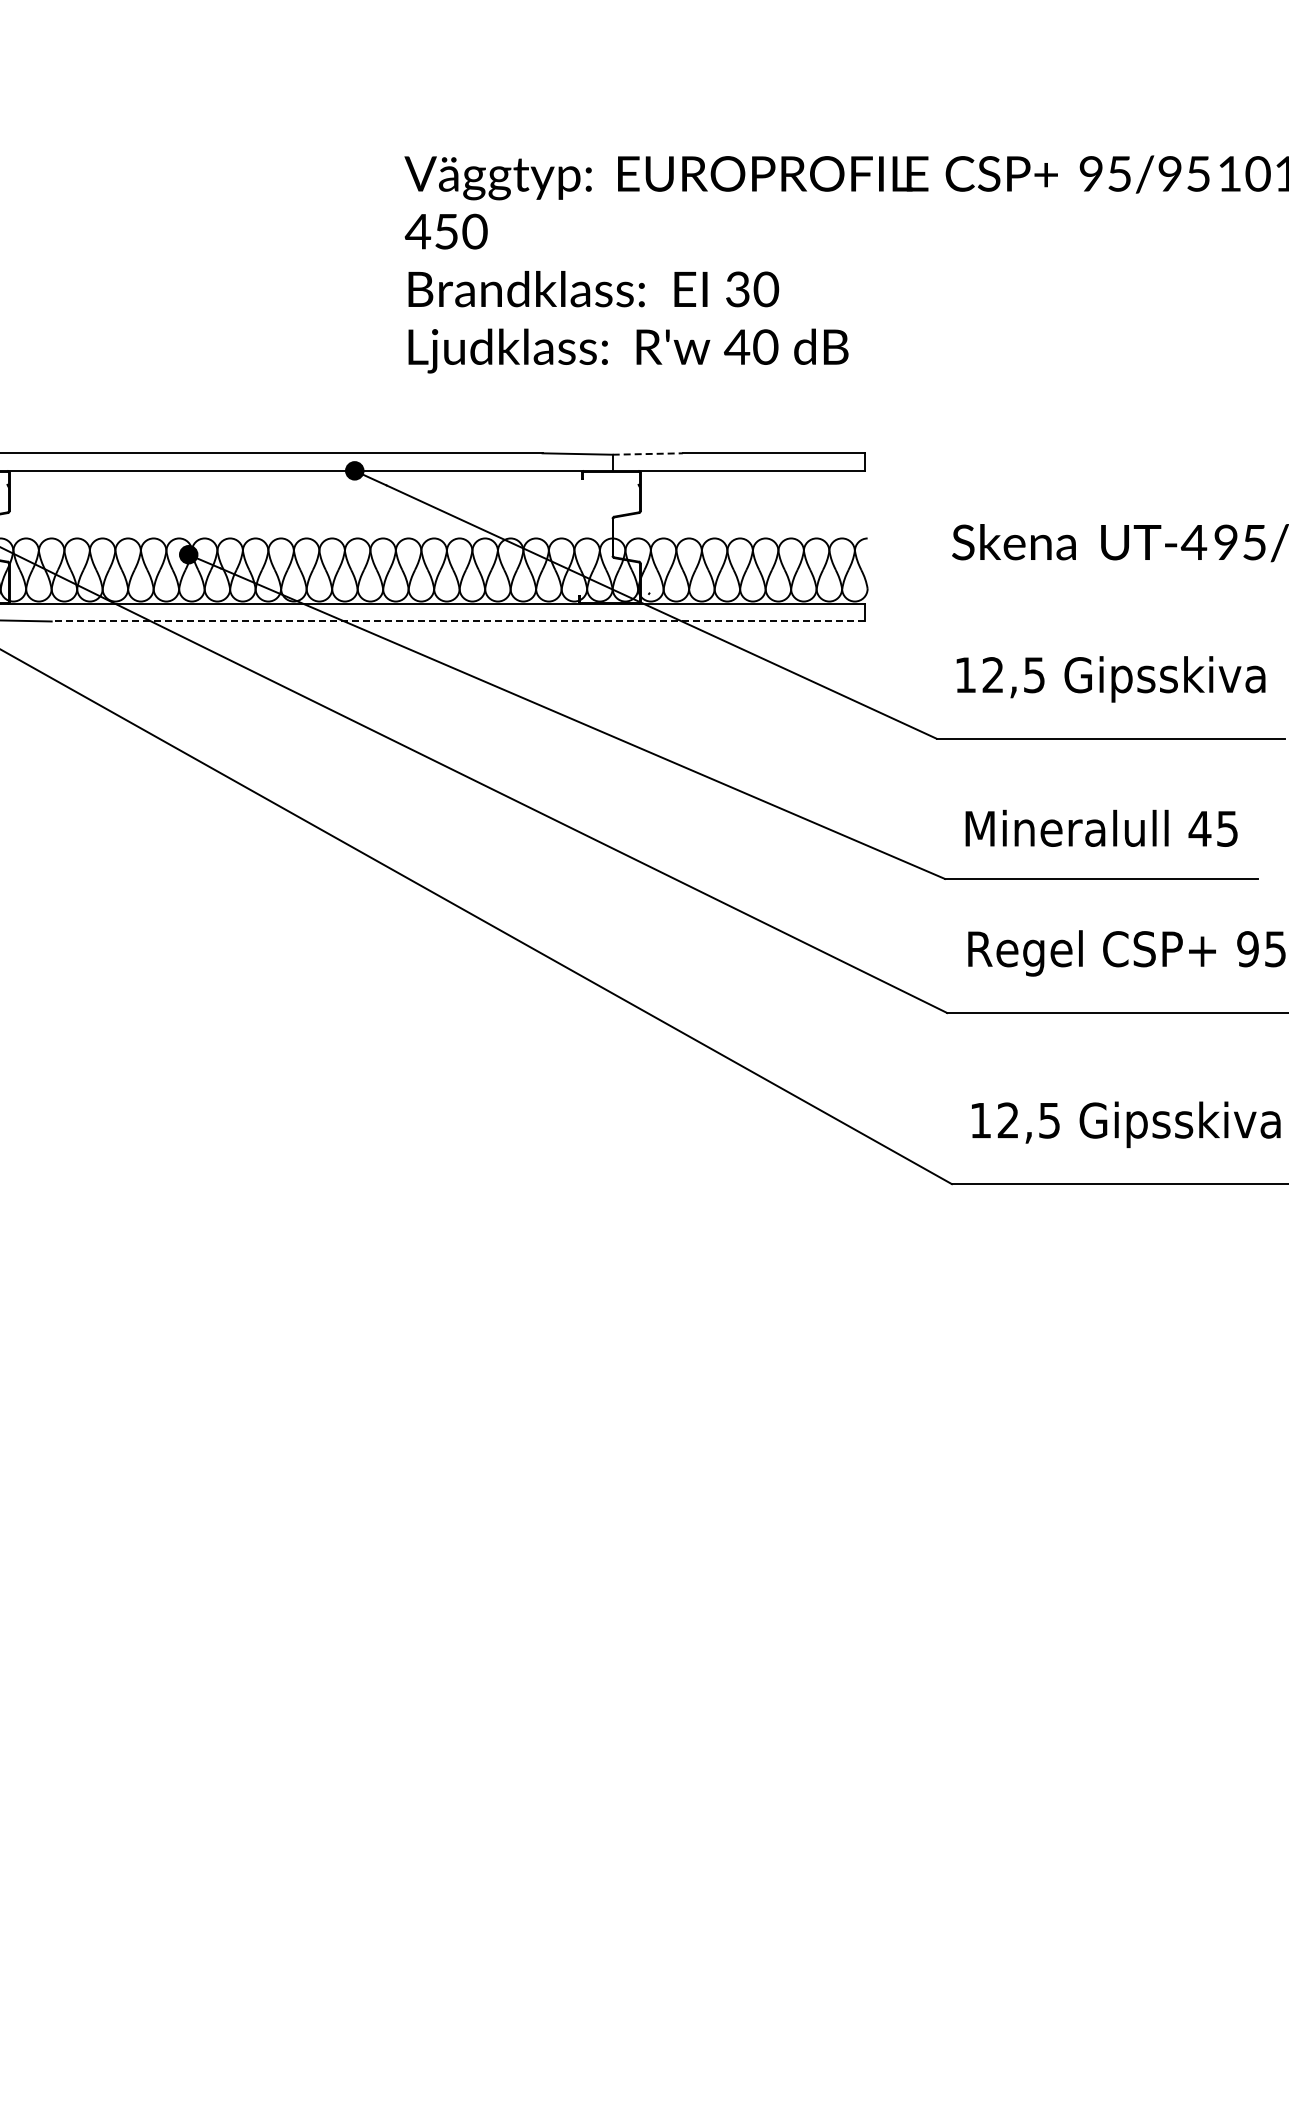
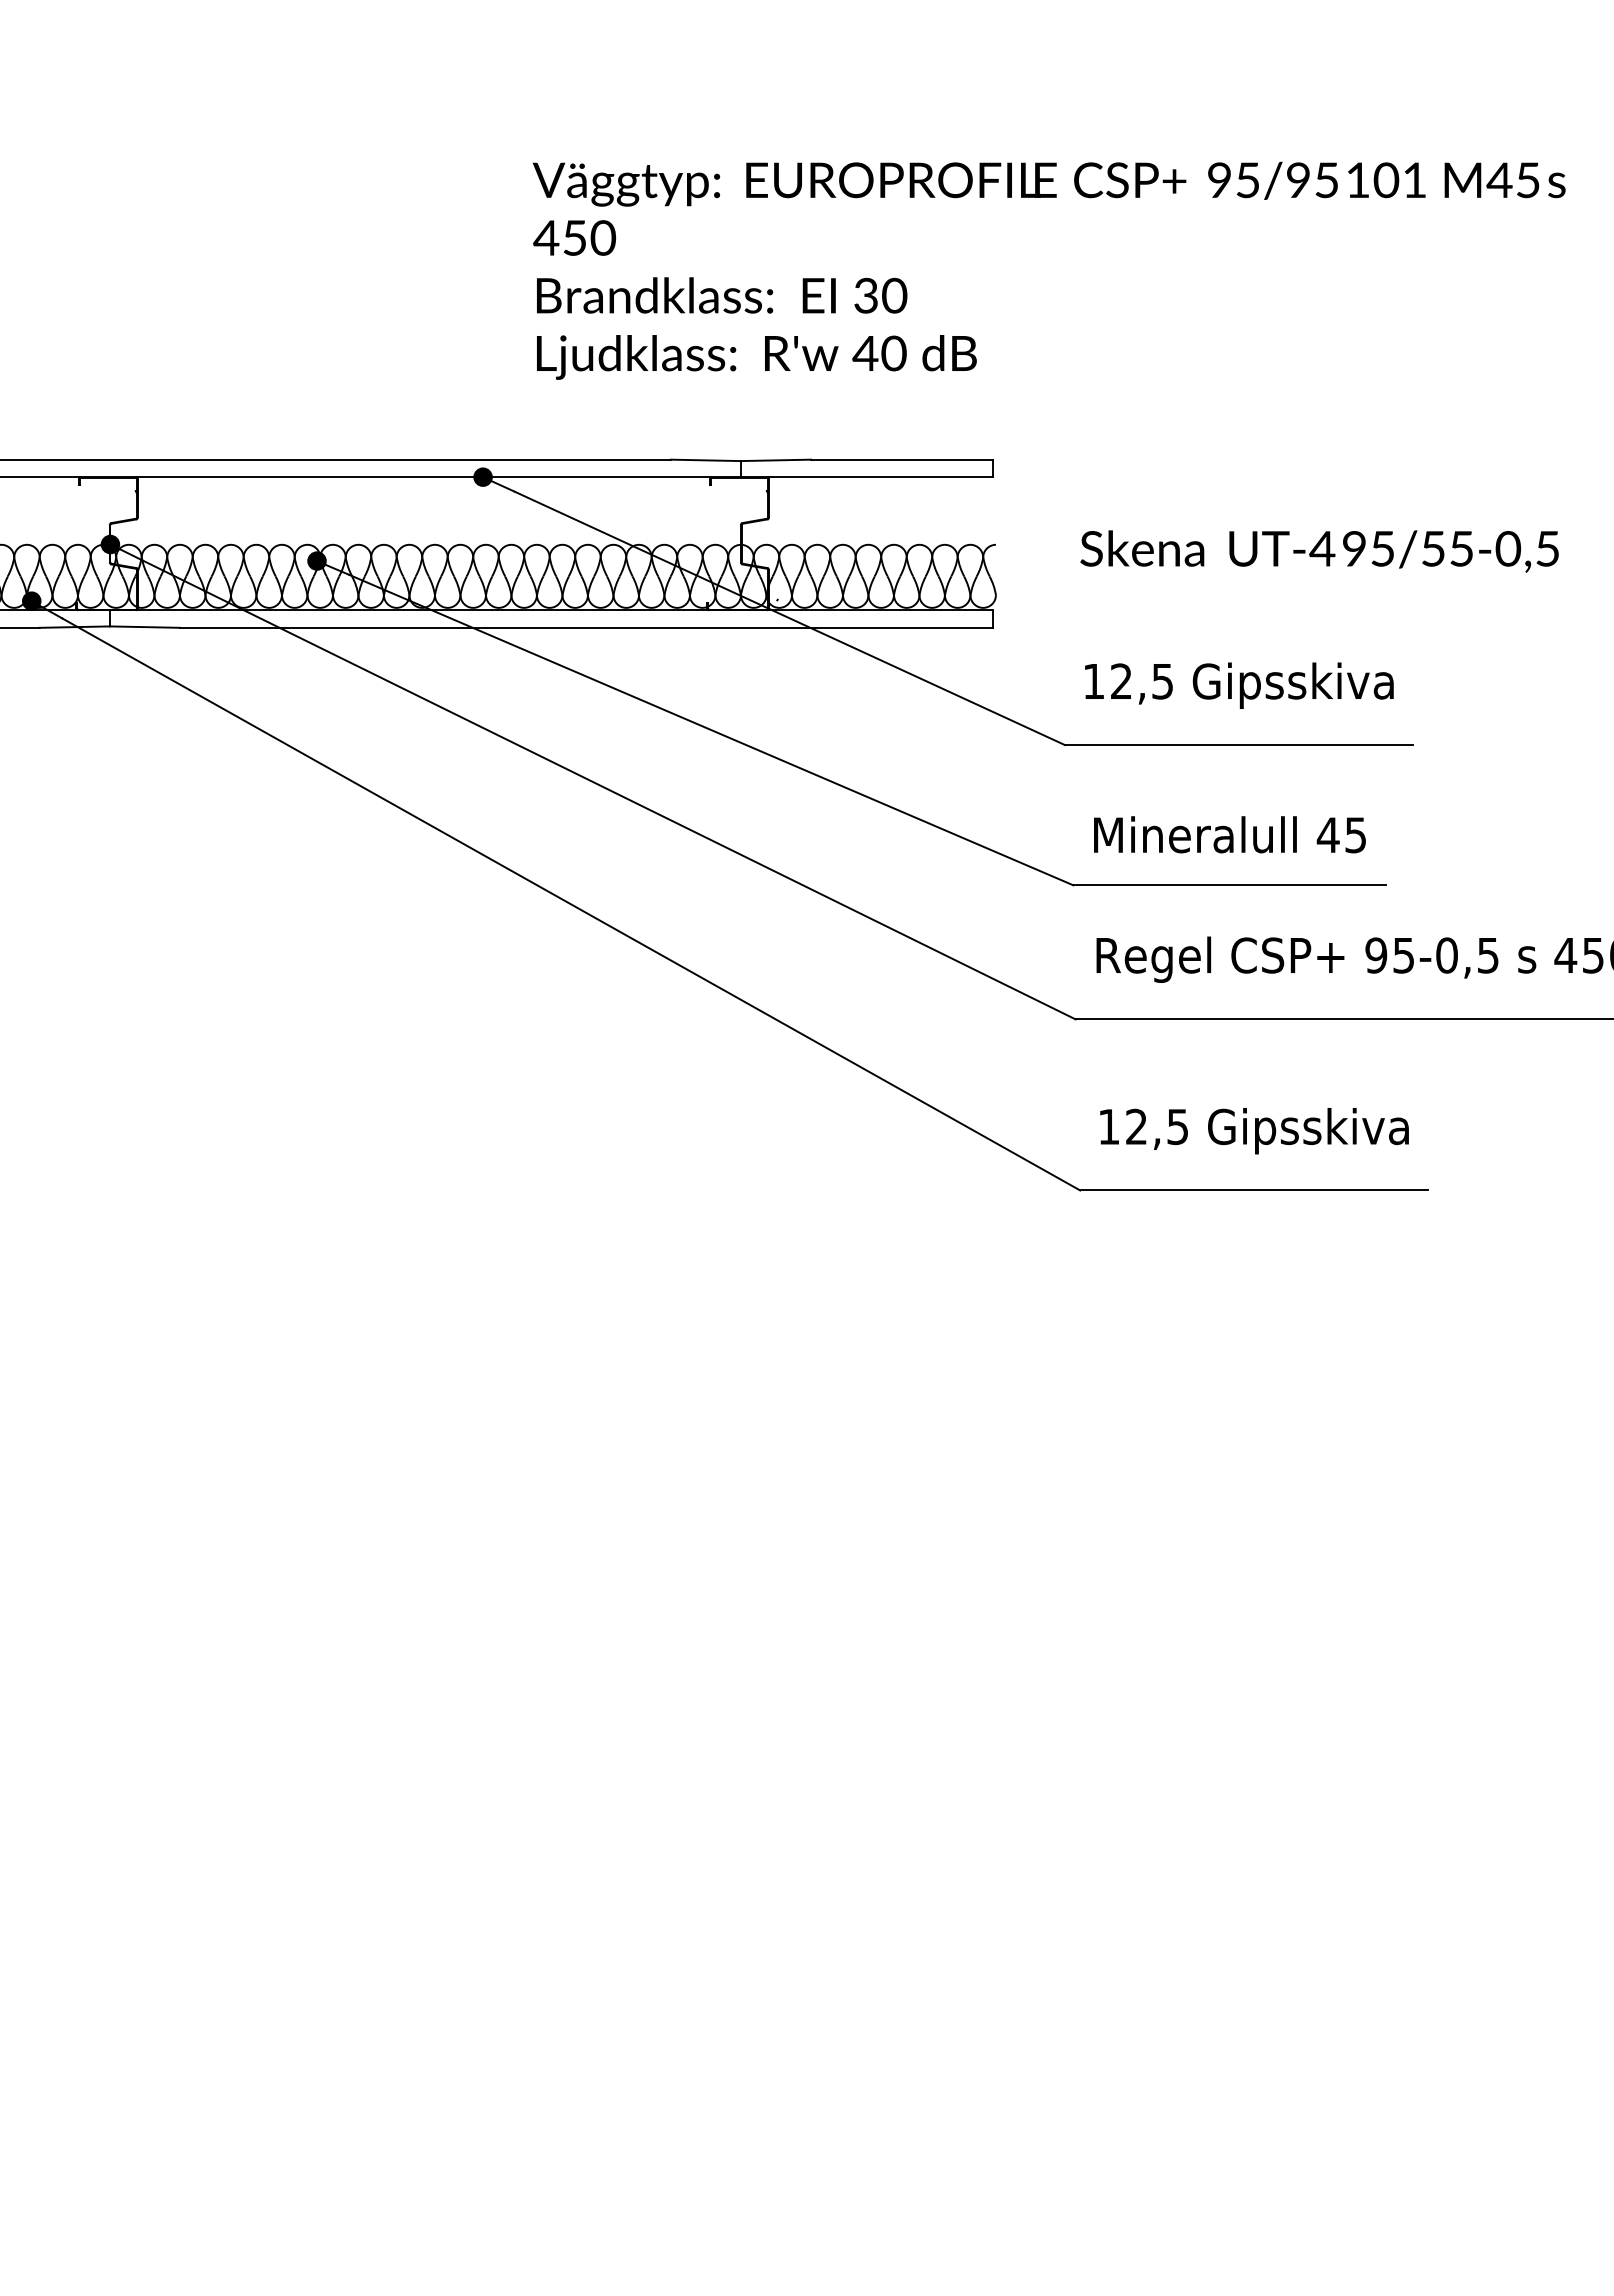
line: (648, 454) -> (776, 460), dashed -> solid
line: (458, 621) -> (586, 627), dashed -> solid

